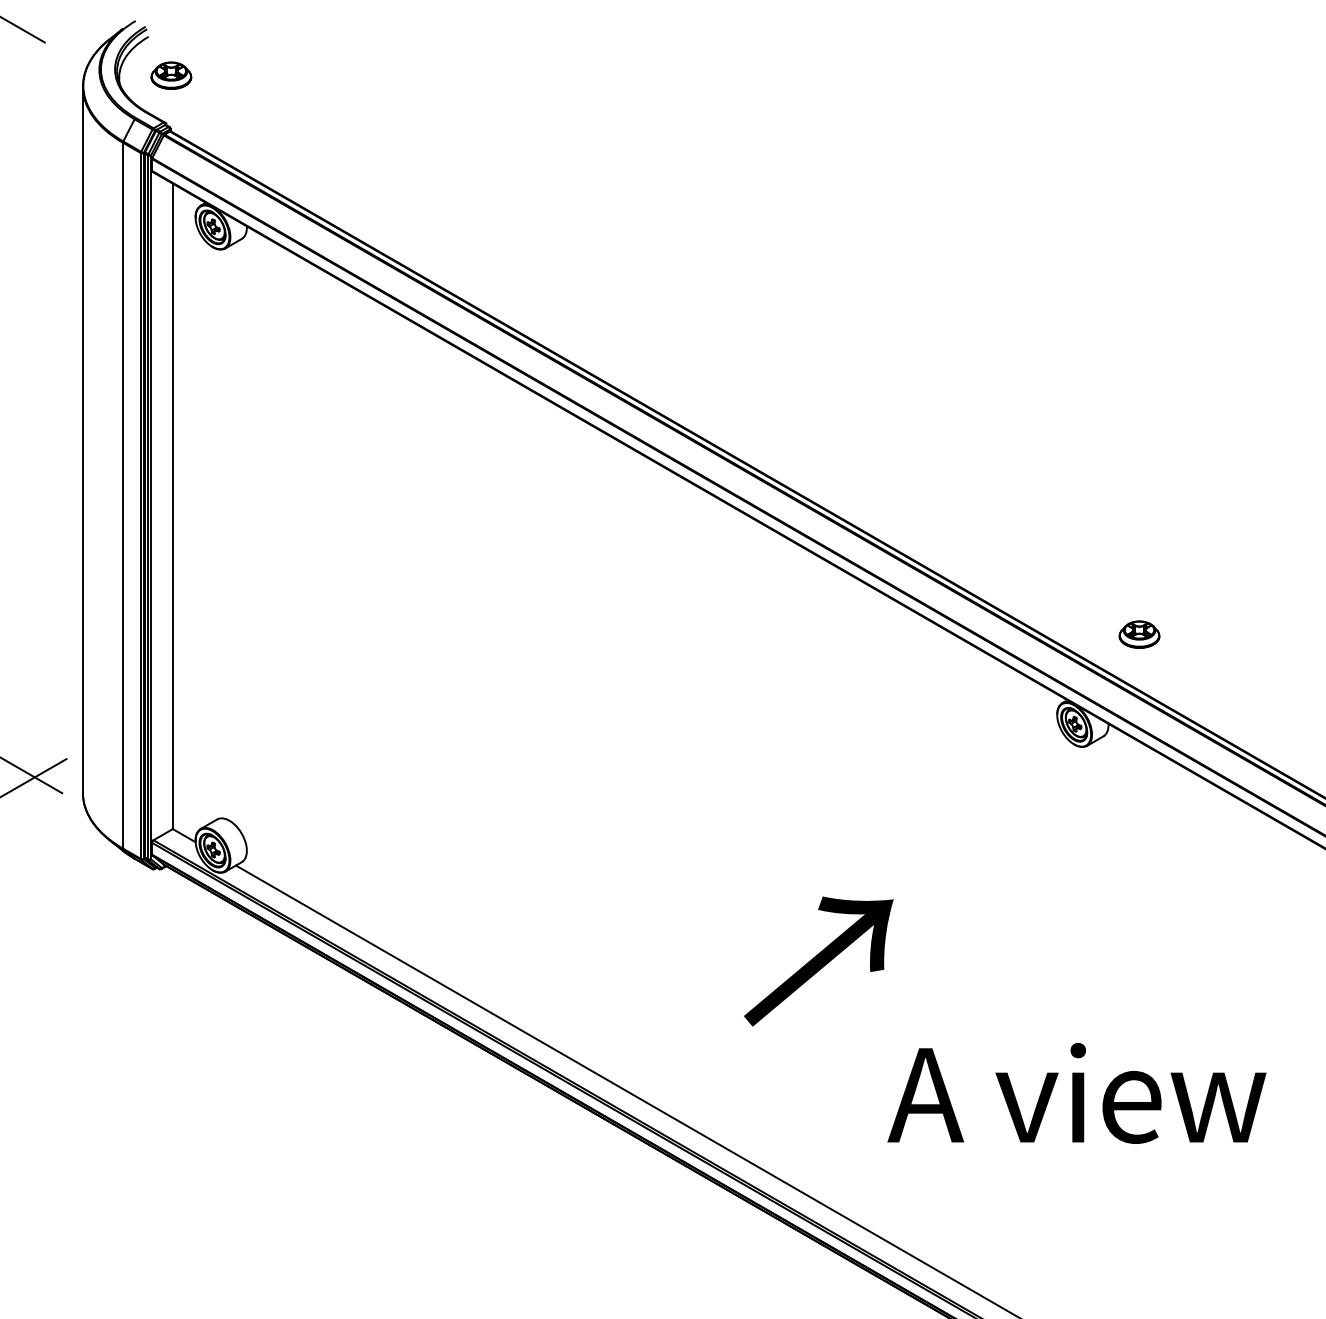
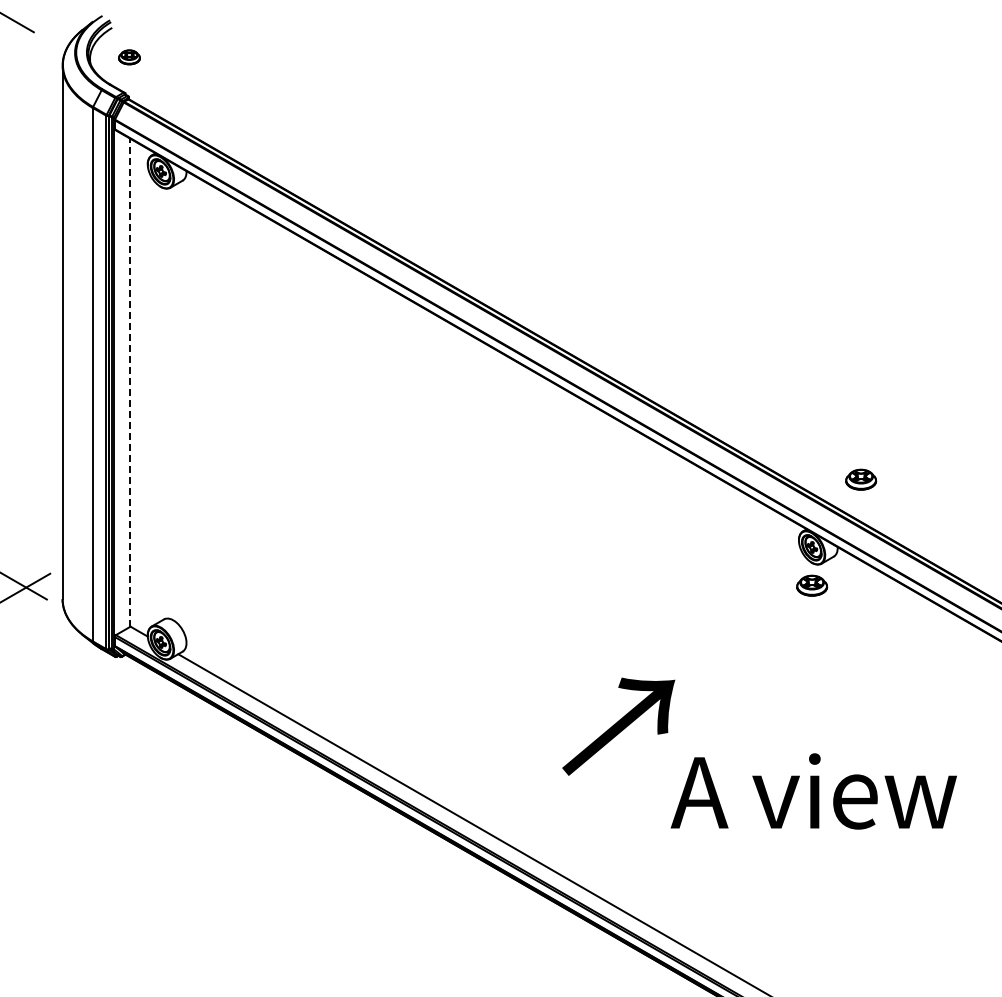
part: (171, 75) -> (129, 57), size x0.7
line: (172, 506) -> (130, 382), solid -> dashed
part: (1075, 774) -> (812, 585), added
text: (1076, 1093) -> (813, 791), moved

